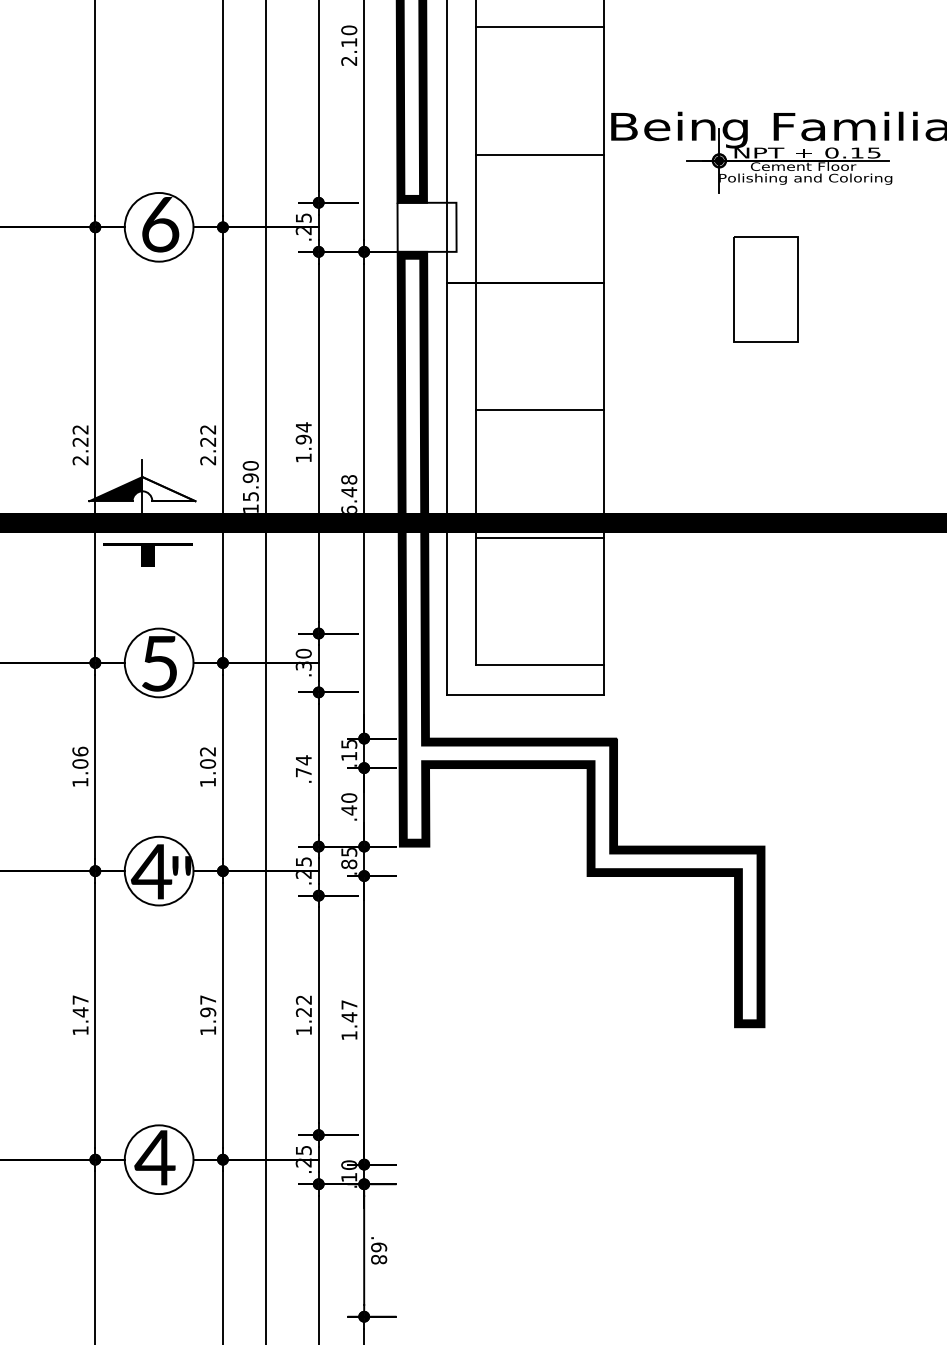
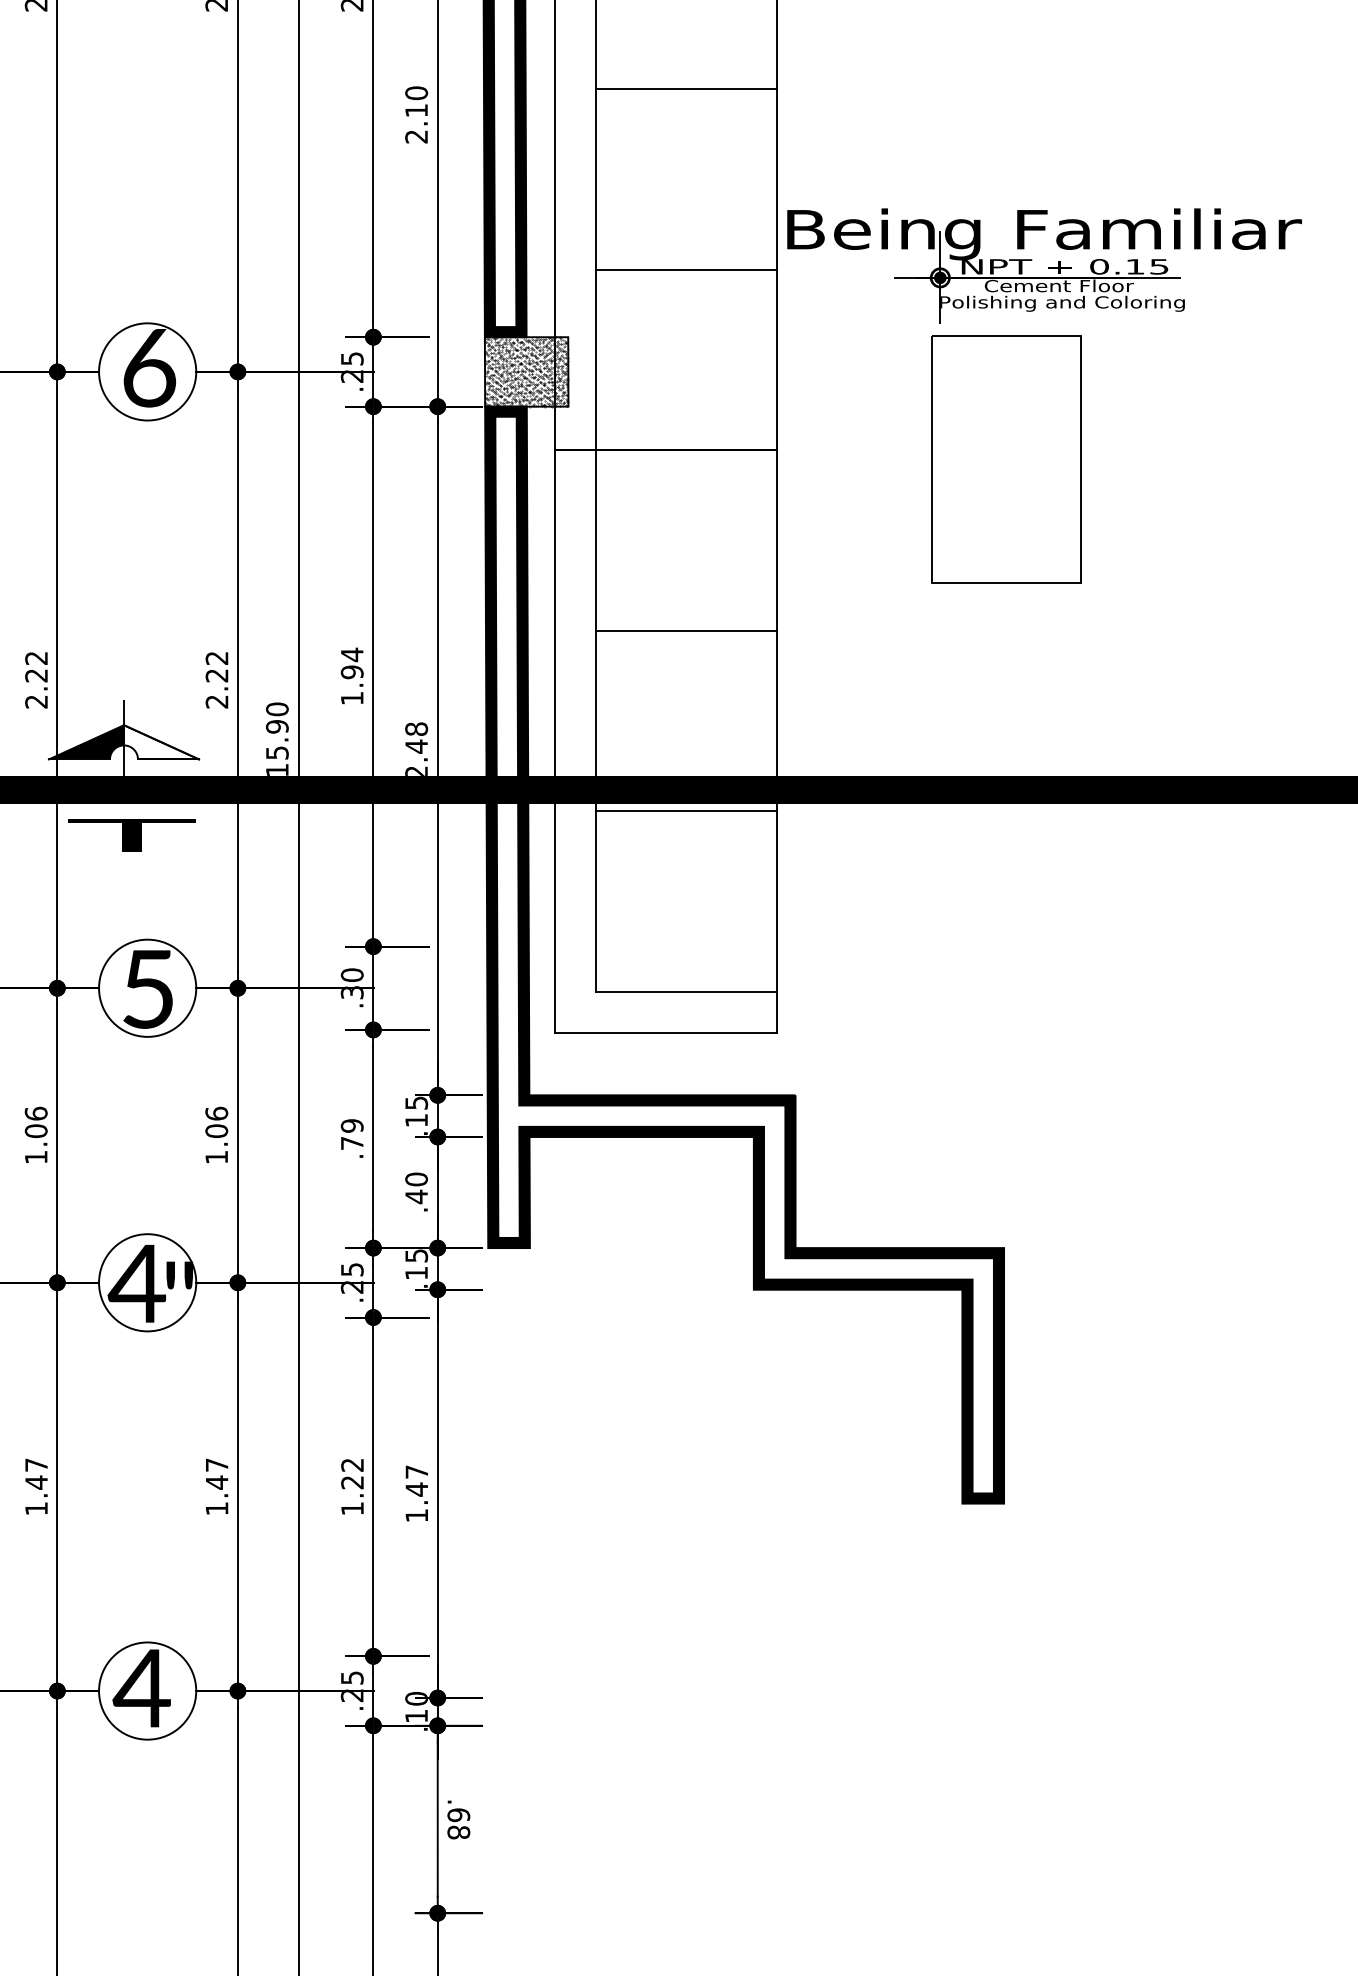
hatch: (426, 227) -> (526, 371), added
part: (766, 289) -> (1006, 459), size x1.67
text: (349, 509) -> (416, 770), 6.48 -> 2.48
text: (207, 751) -> (216, 1113), 1.02 -> 1.06
text: (303, 759) -> (351, 1125), .74 -> .79
text: (349, 864) -> (416, 1273), .85 -> .15
text: (207, 1012) -> (216, 1482), 1.97 -> 1.47

